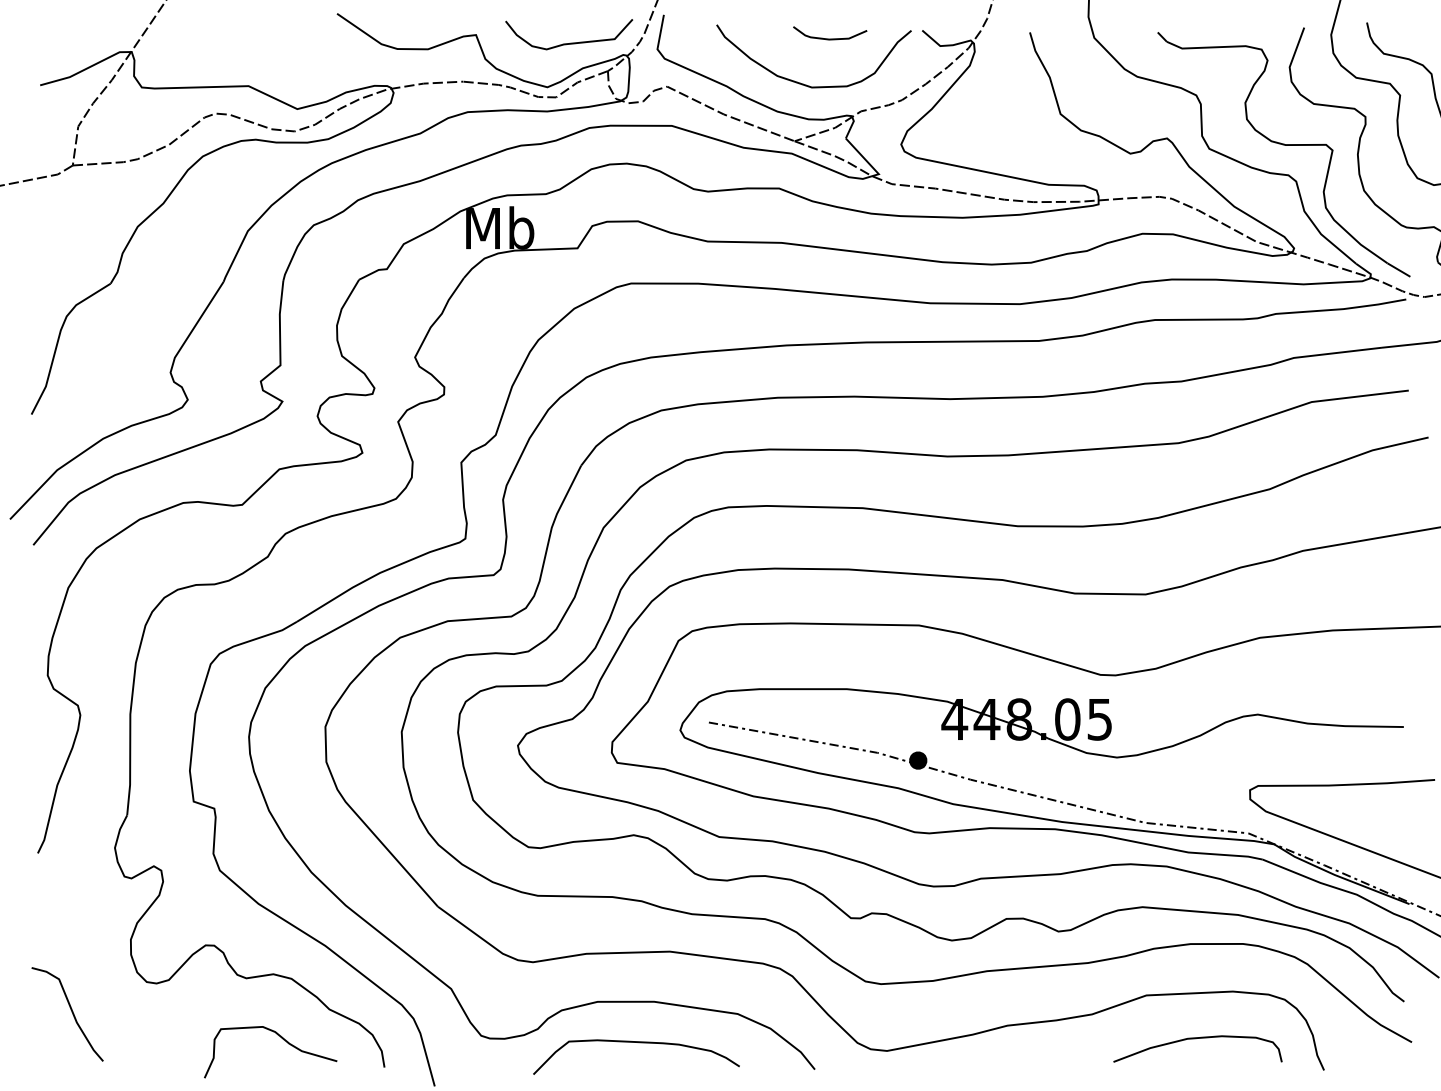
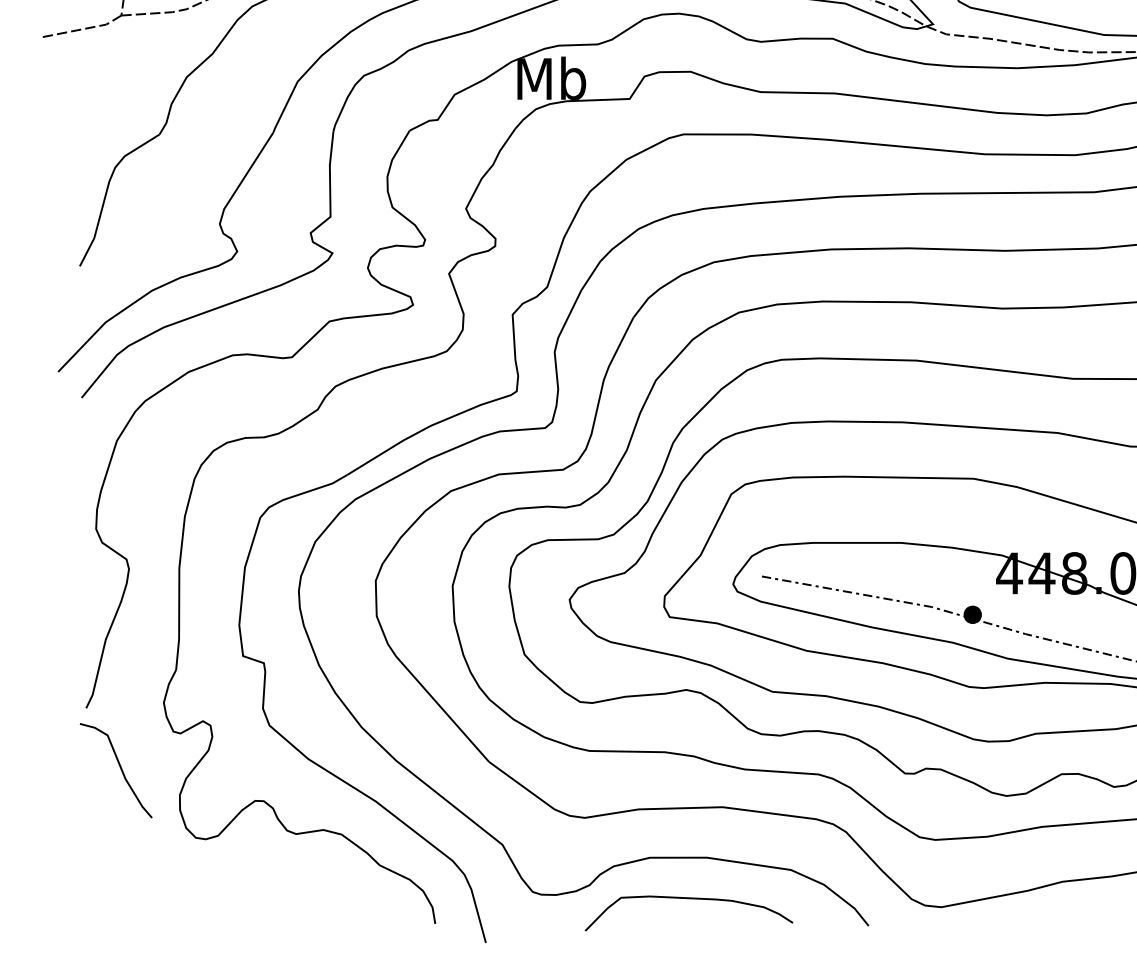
curve: (71, 1012) -> (120, 768), moved
curve: (282, 1039) -> (332, 895), removed

